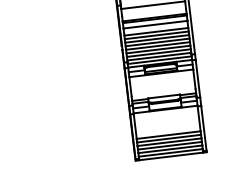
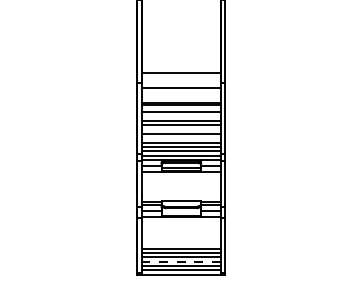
line: (156, 39) -> (180, 129), removed
line: (157, 46) -> (180, 138), removed
line: (170, 145) -> (181, 261), solid -> dashed

